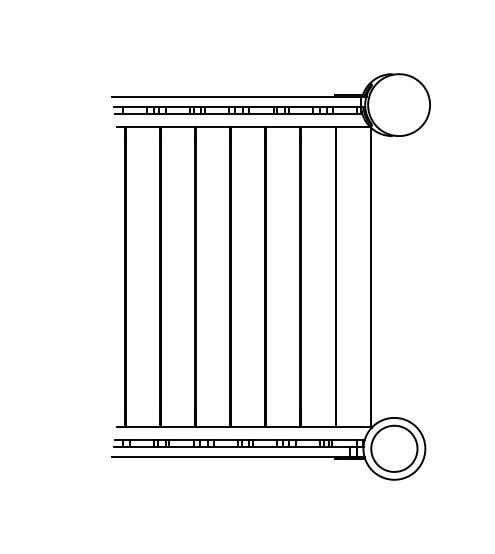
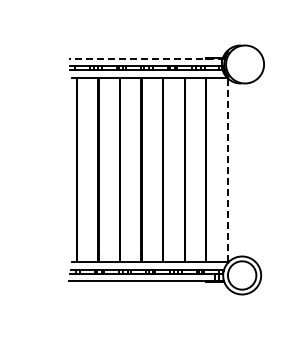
line: (238, 96) -> (146, 59), solid -> dashed
line: (370, 276) -> (227, 169), solid -> dashed

